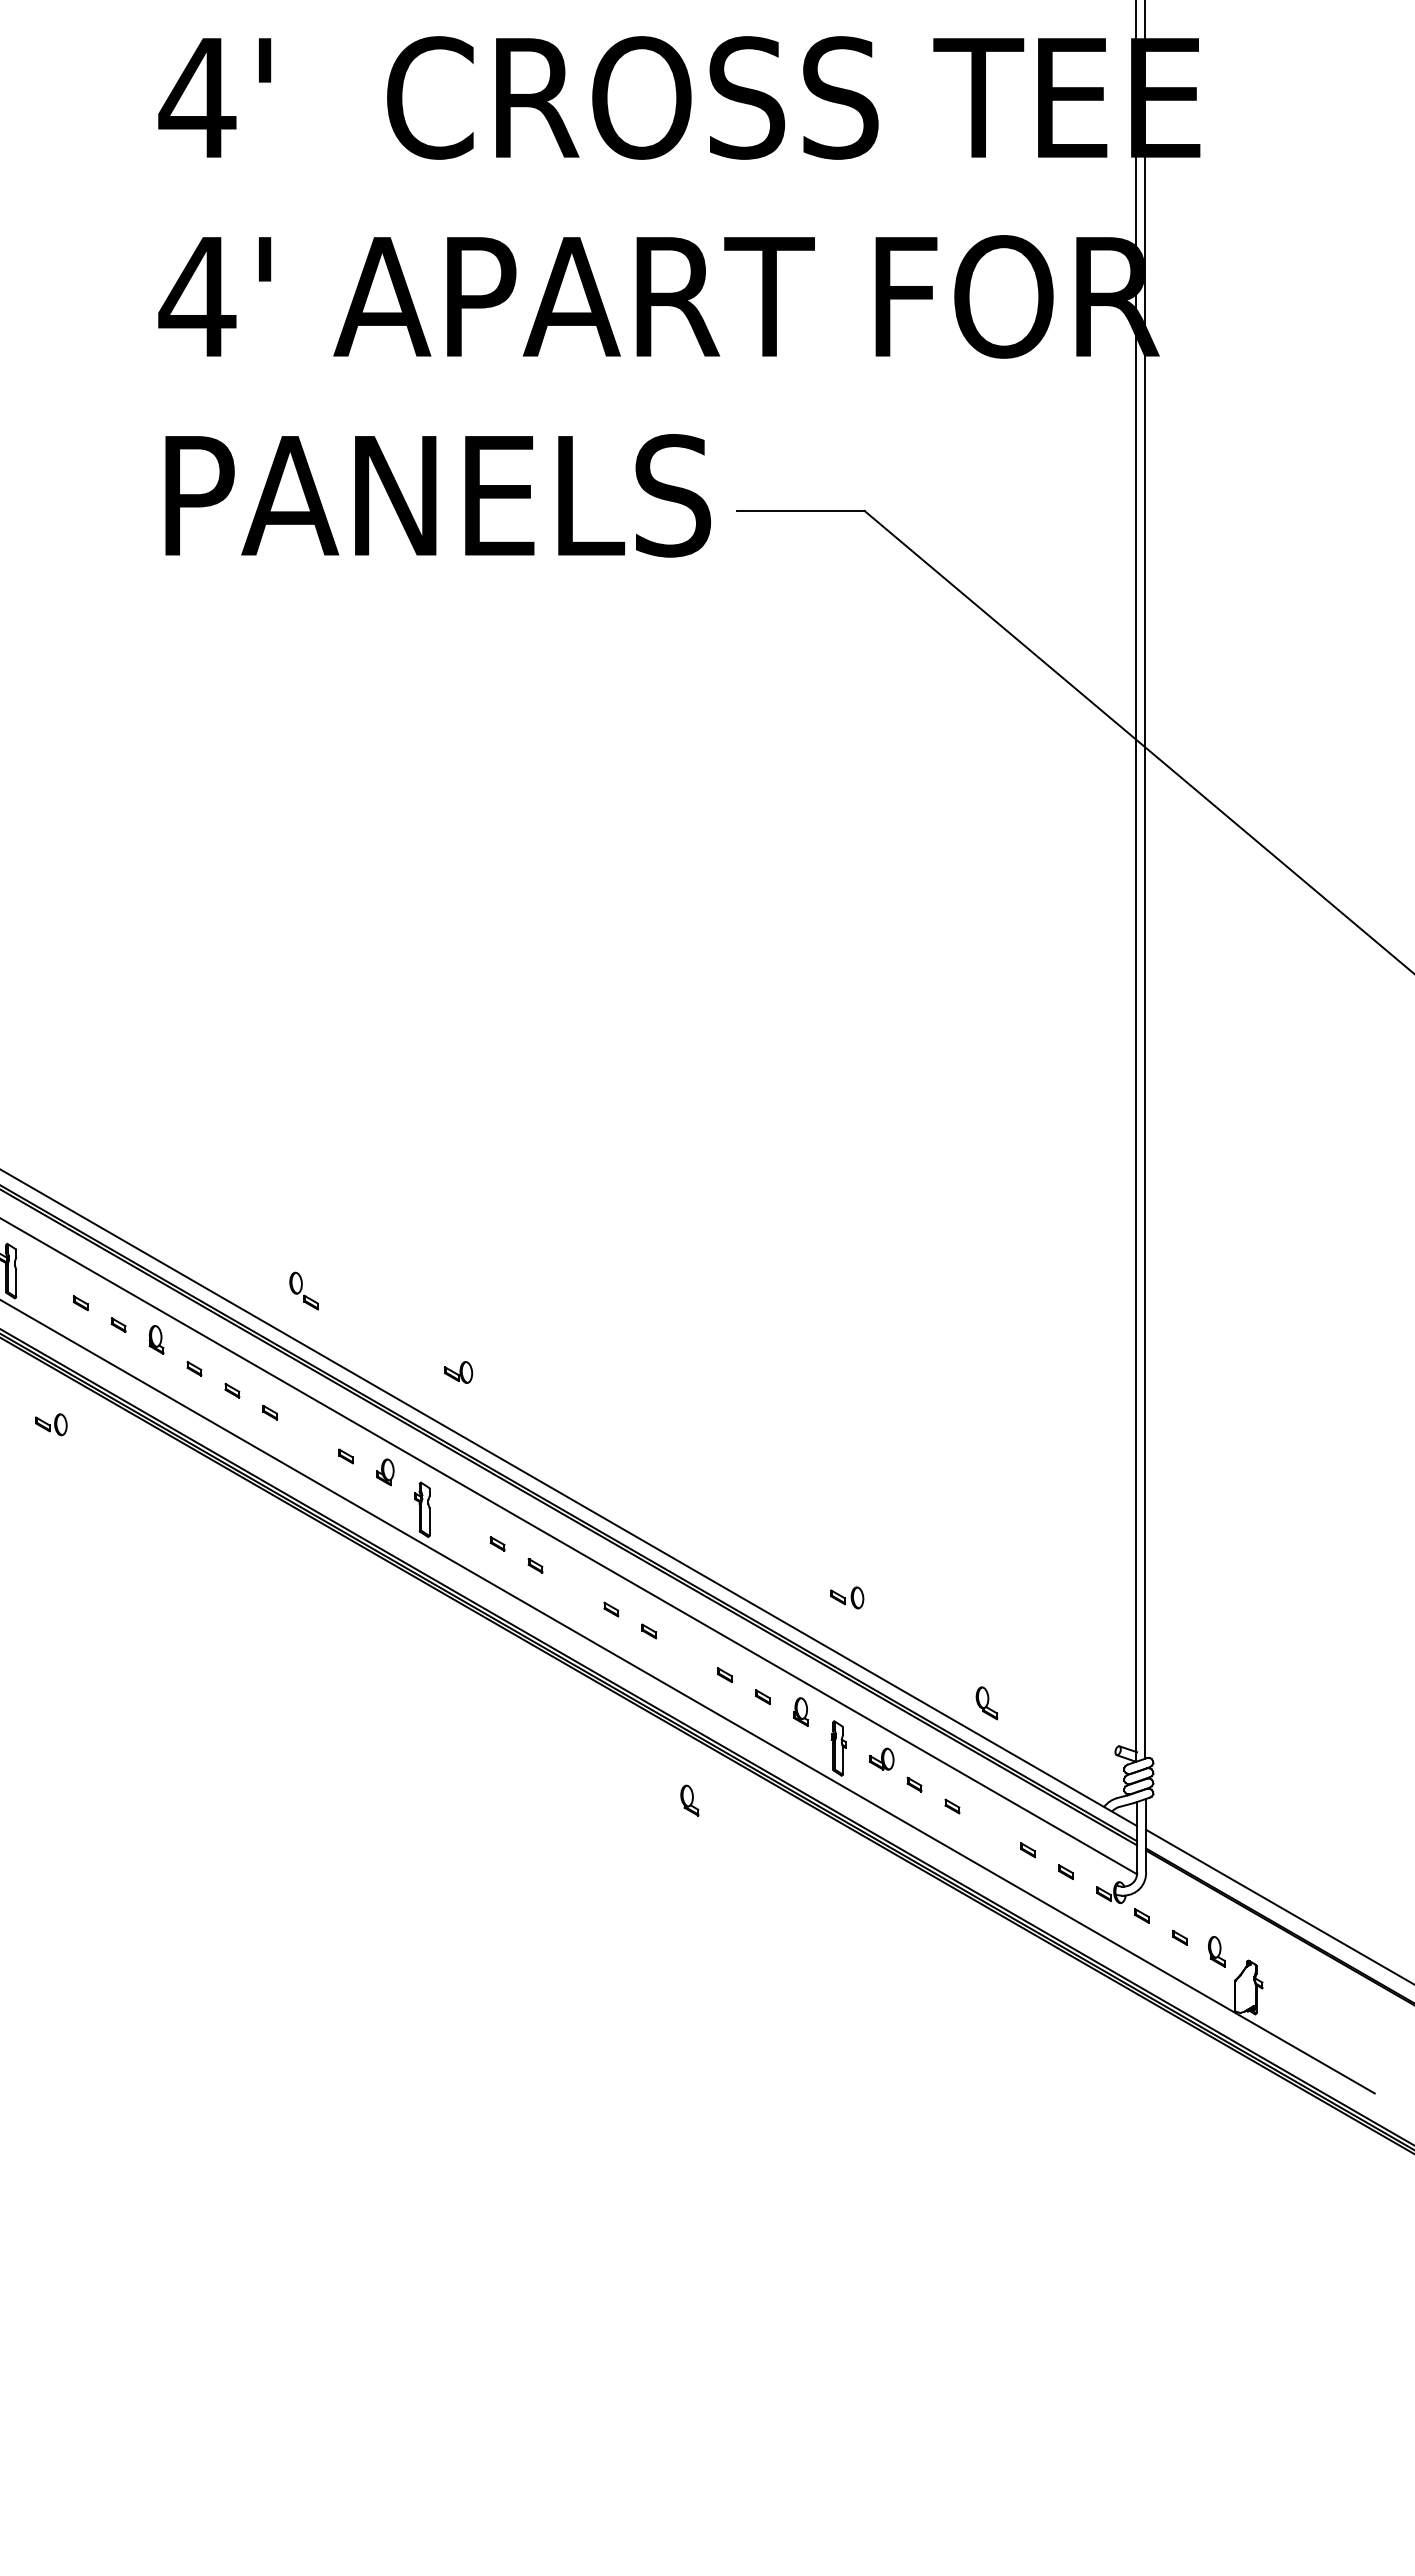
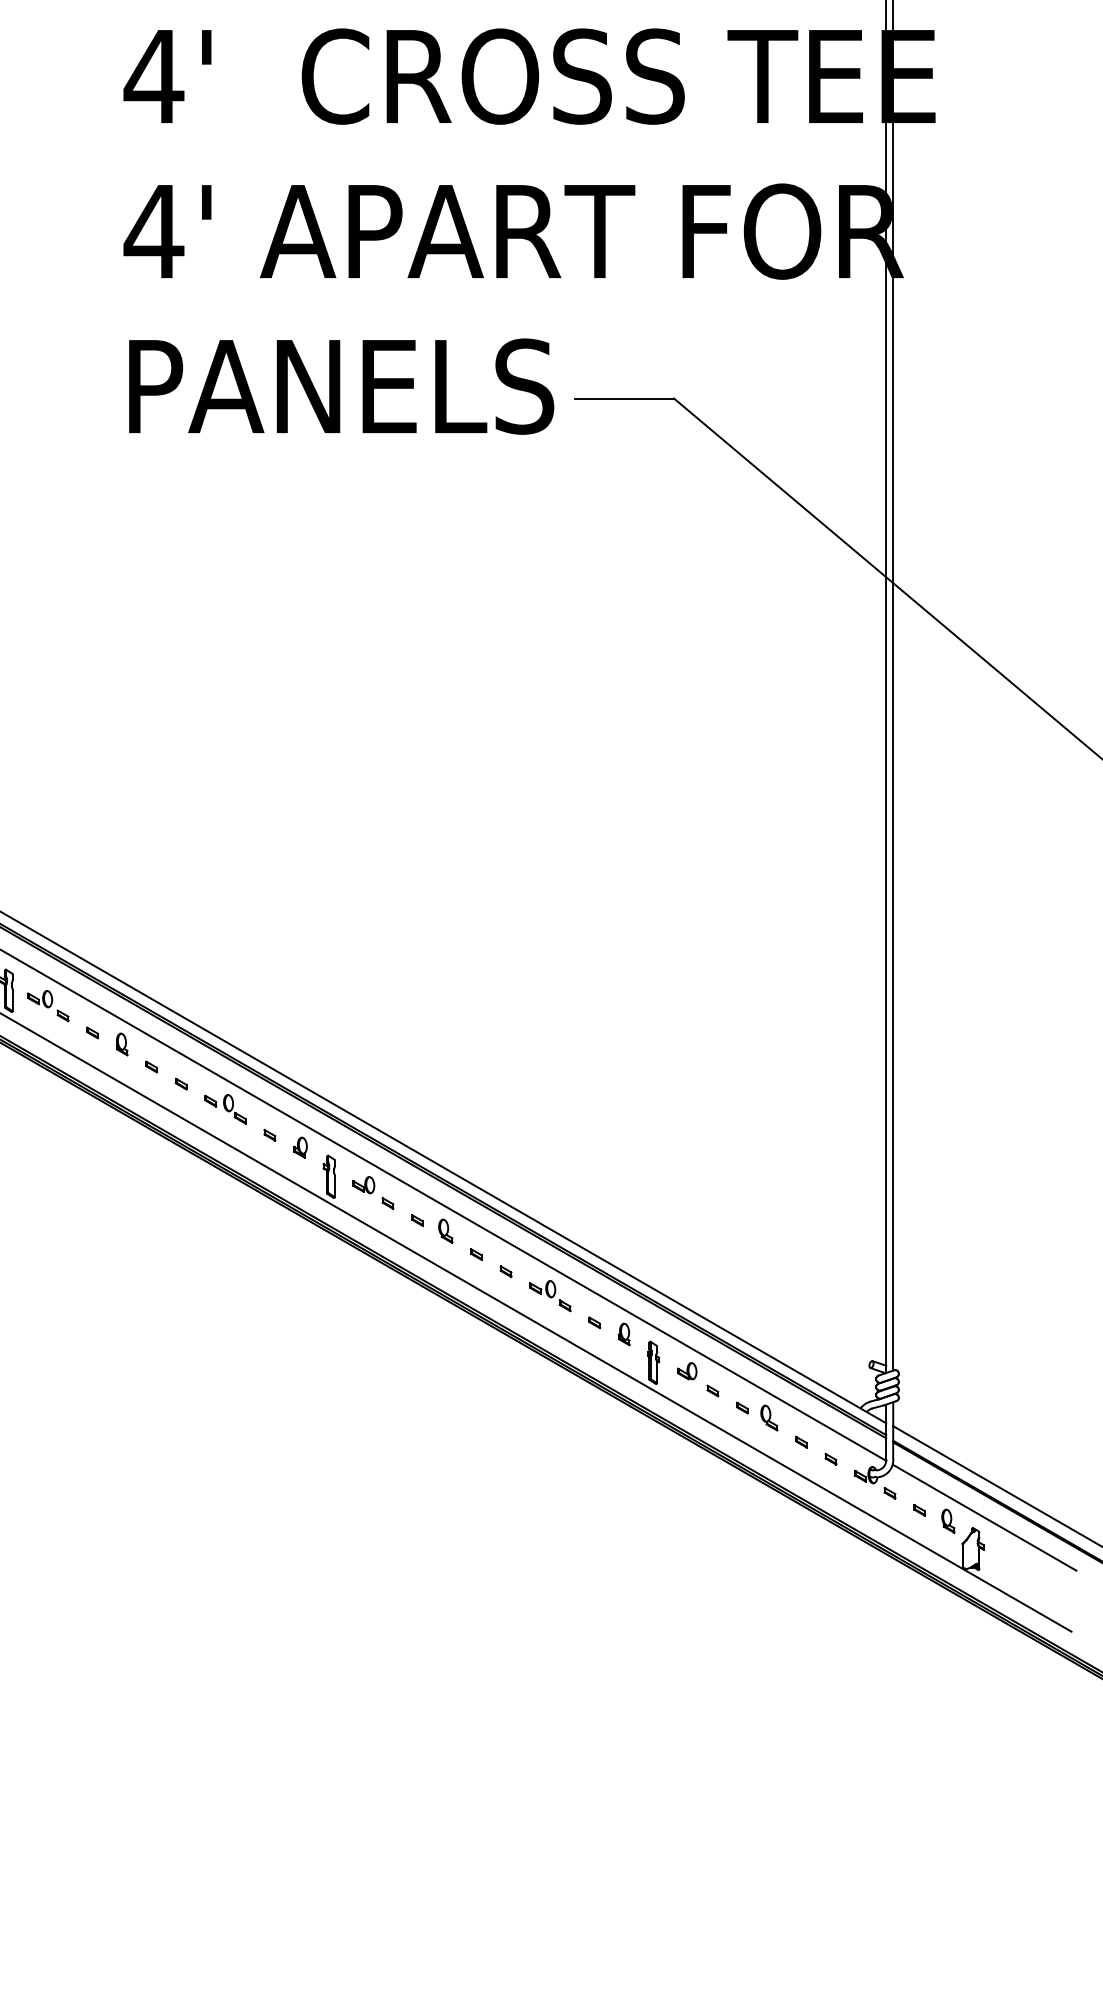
part: (303, 1290) -> (234, 1108), moved
part: (458, 1372) -> (363, 1185), moved
part: (51, 1424) -> (40, 998), moved
part: (847, 1597) -> (542, 1288), moved
part: (986, 1703) -> (768, 1418), moved
part: (689, 1800) -> (445, 1231), moved
line: (1263, 1947) -> (984, 1517), added

